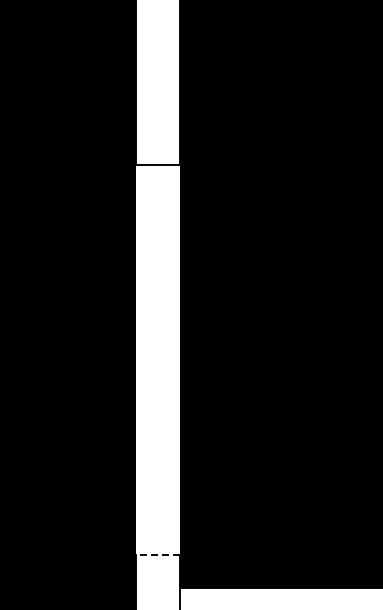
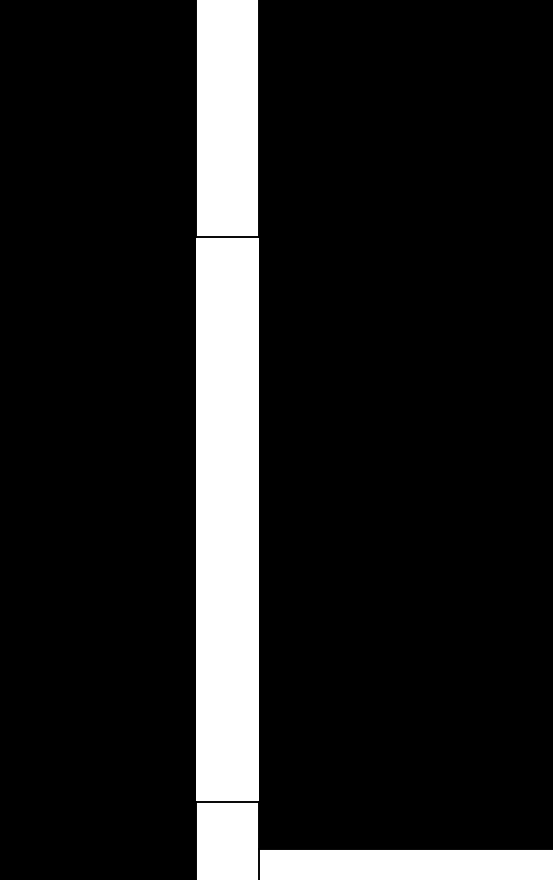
line: (157, 555) -> (227, 801), dashed -> solid

